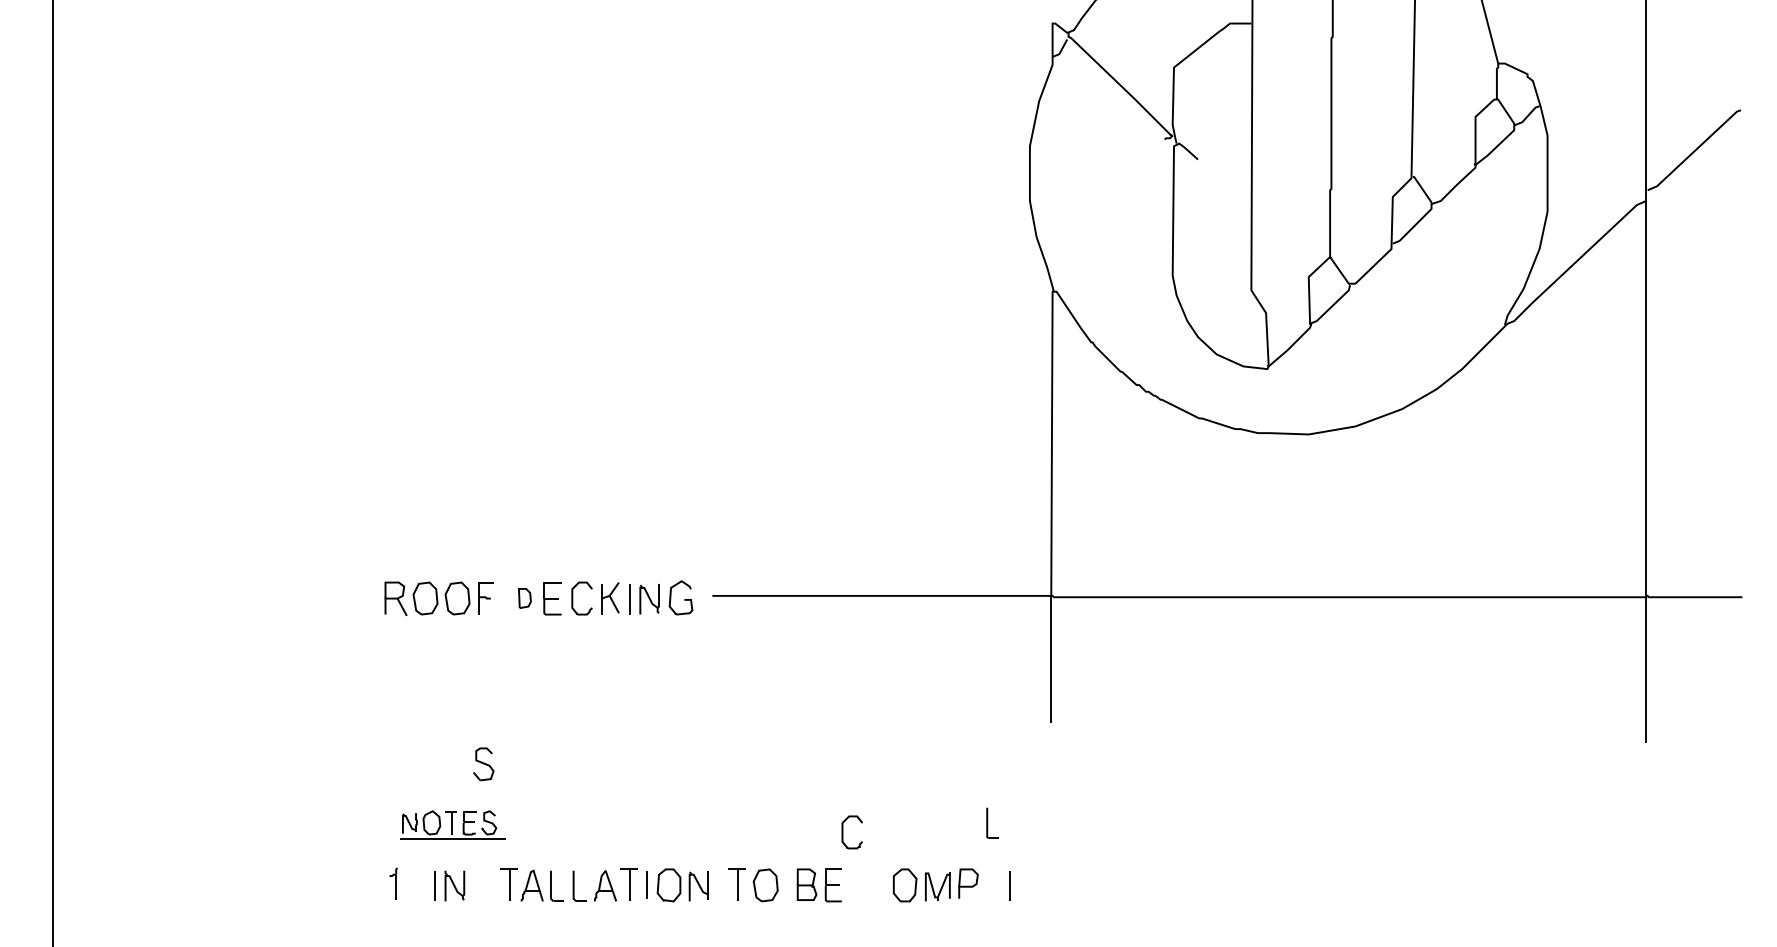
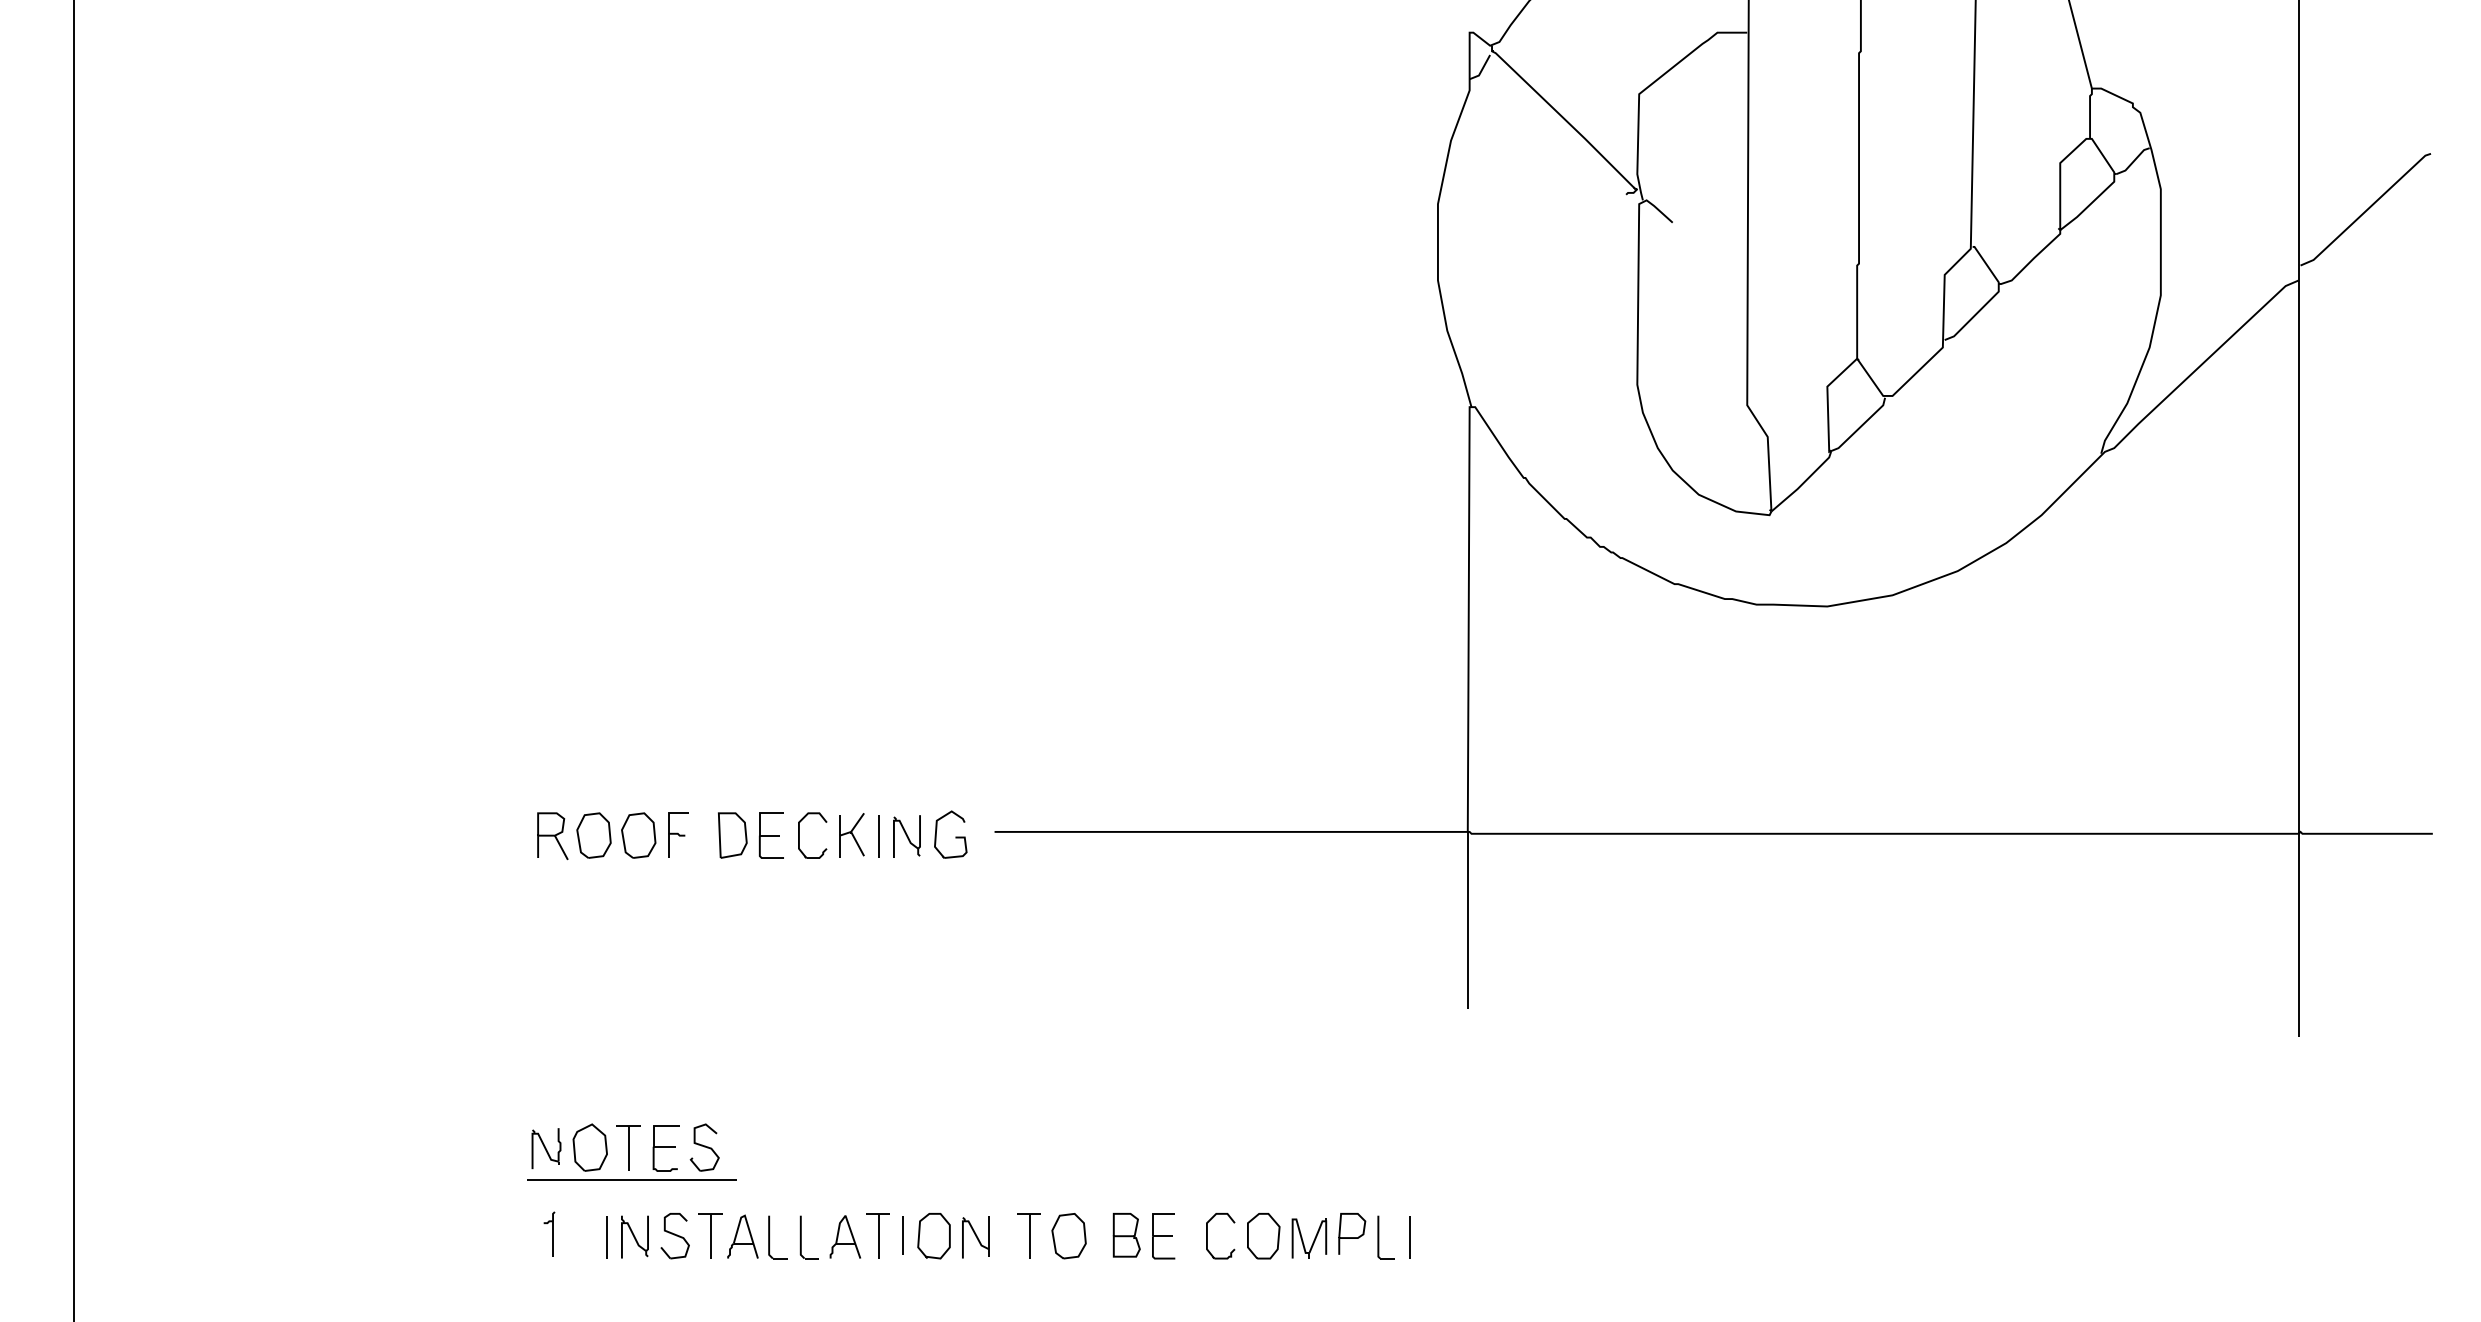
part: (524, 598) -> (732, 835), size x1.67
part: (483, 764) -> (674, 1236), moved
part: (992, 822) -> (1385, 1236), moved
part: (452, 824) -> (631, 1151), size x1.43
part: (843, 832) -> (1208, 1236), moved

